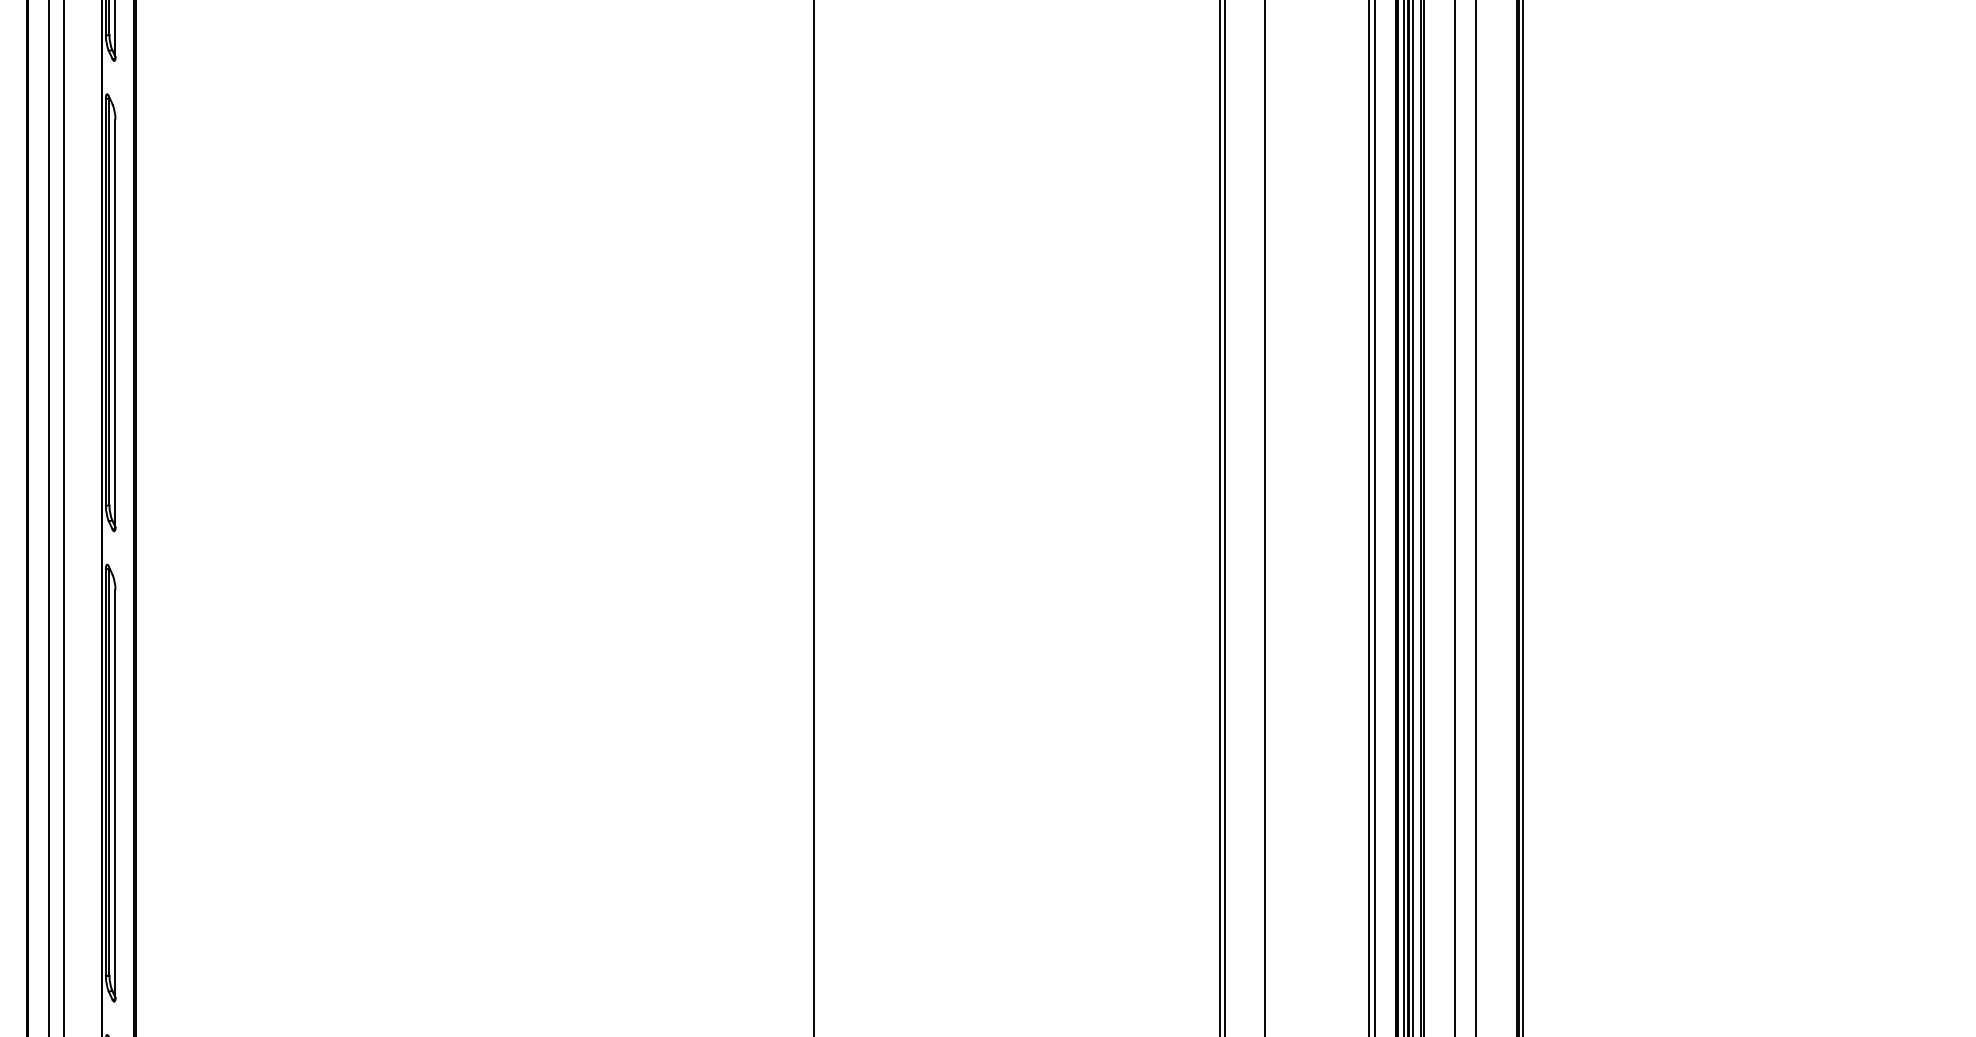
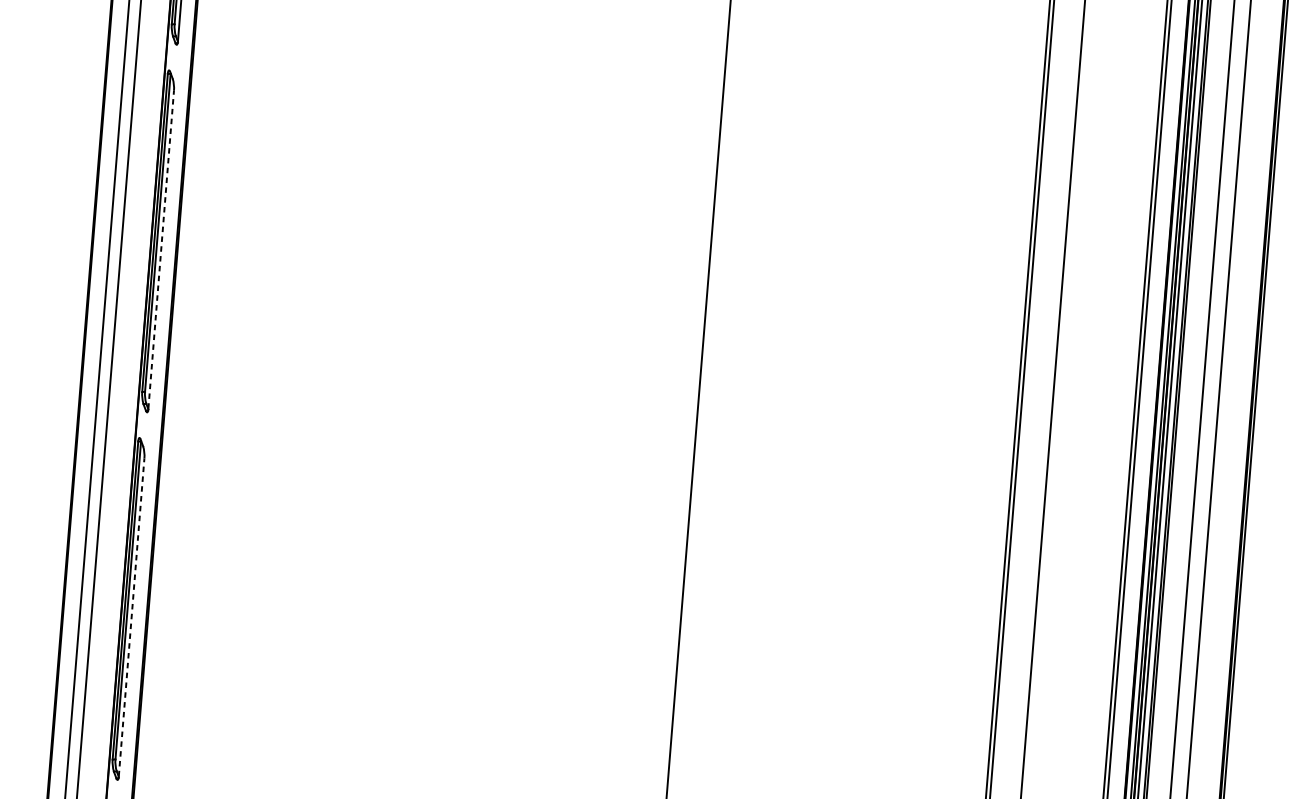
line: (115, 322) -> (161, 249), solid -> dashed
line: (115, 792) -> (131, 616), solid -> dashed

